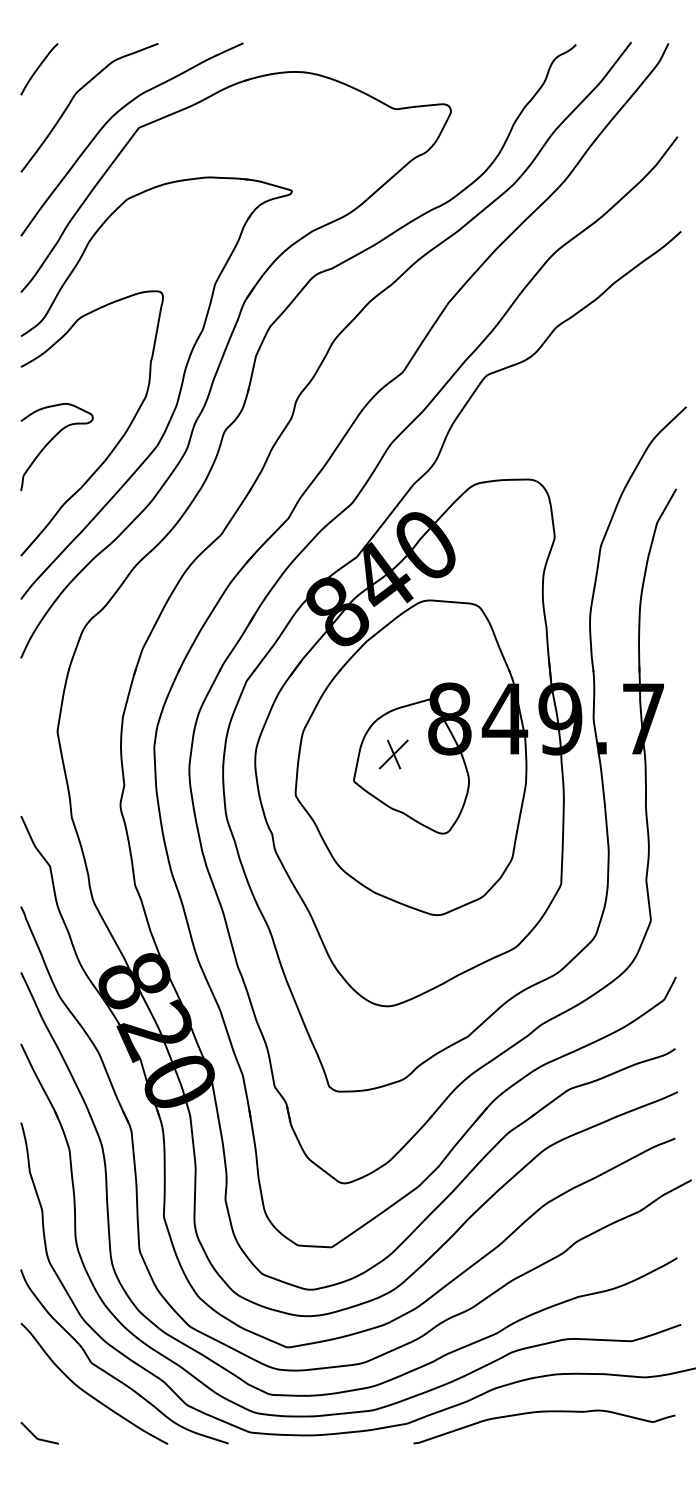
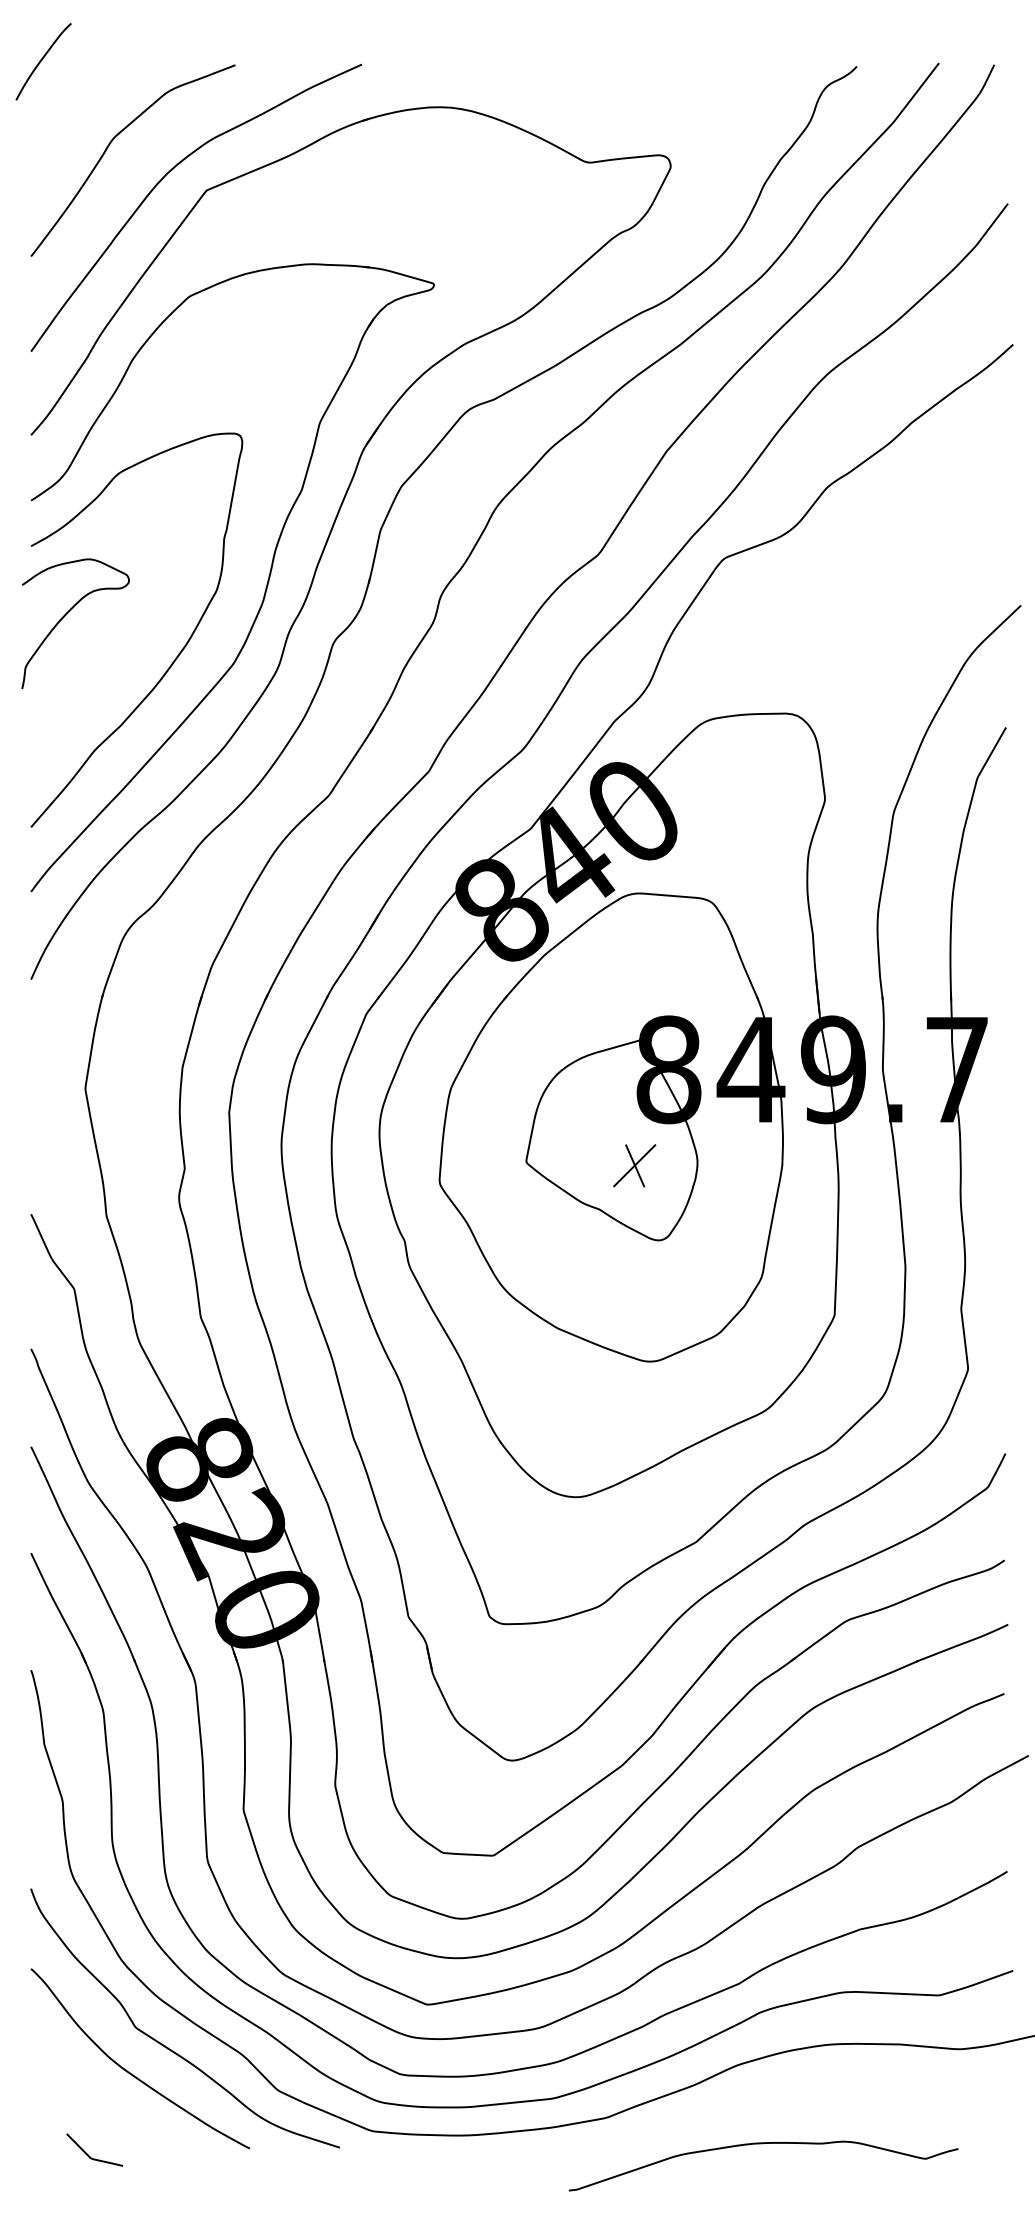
curve: (38, 69) -> (42, 61), moved
curve: (51, 441) -> (67, 615), moved
part: (393, 754) -> (634, 1165), moved
curve: (544, 1412) -> (763, 2144), moved
curve: (35, 1435) -> (88, 2153), moved

